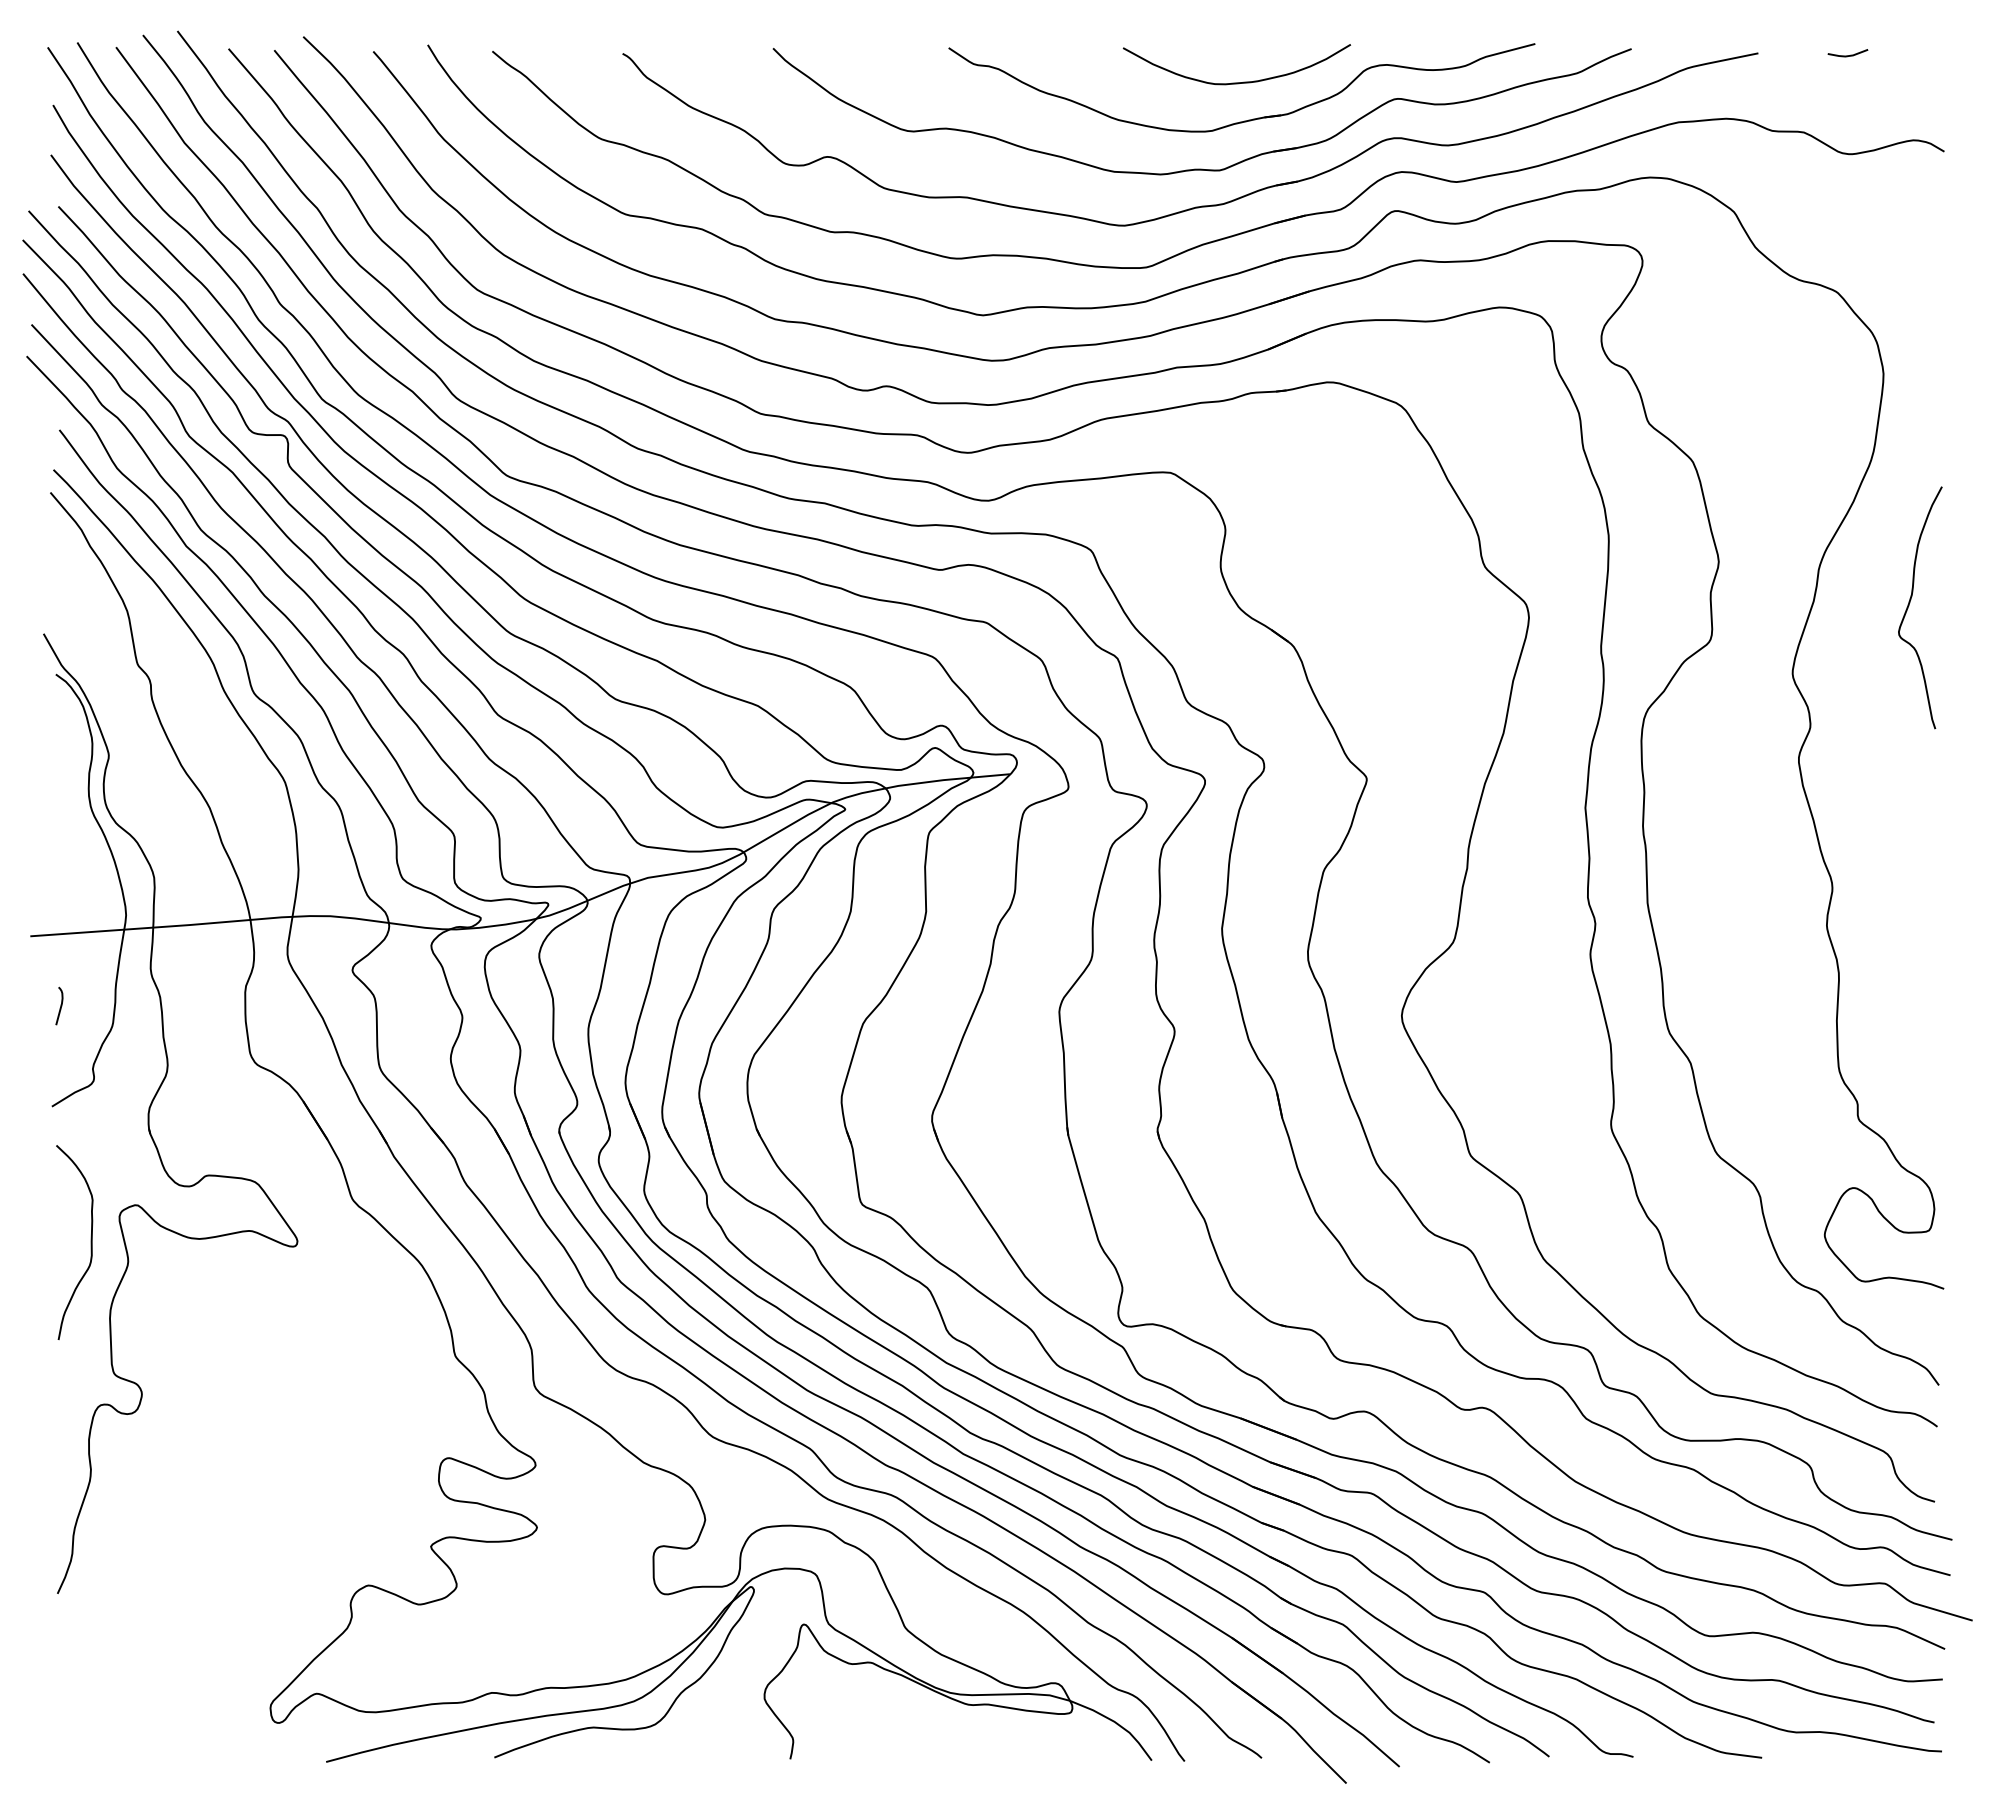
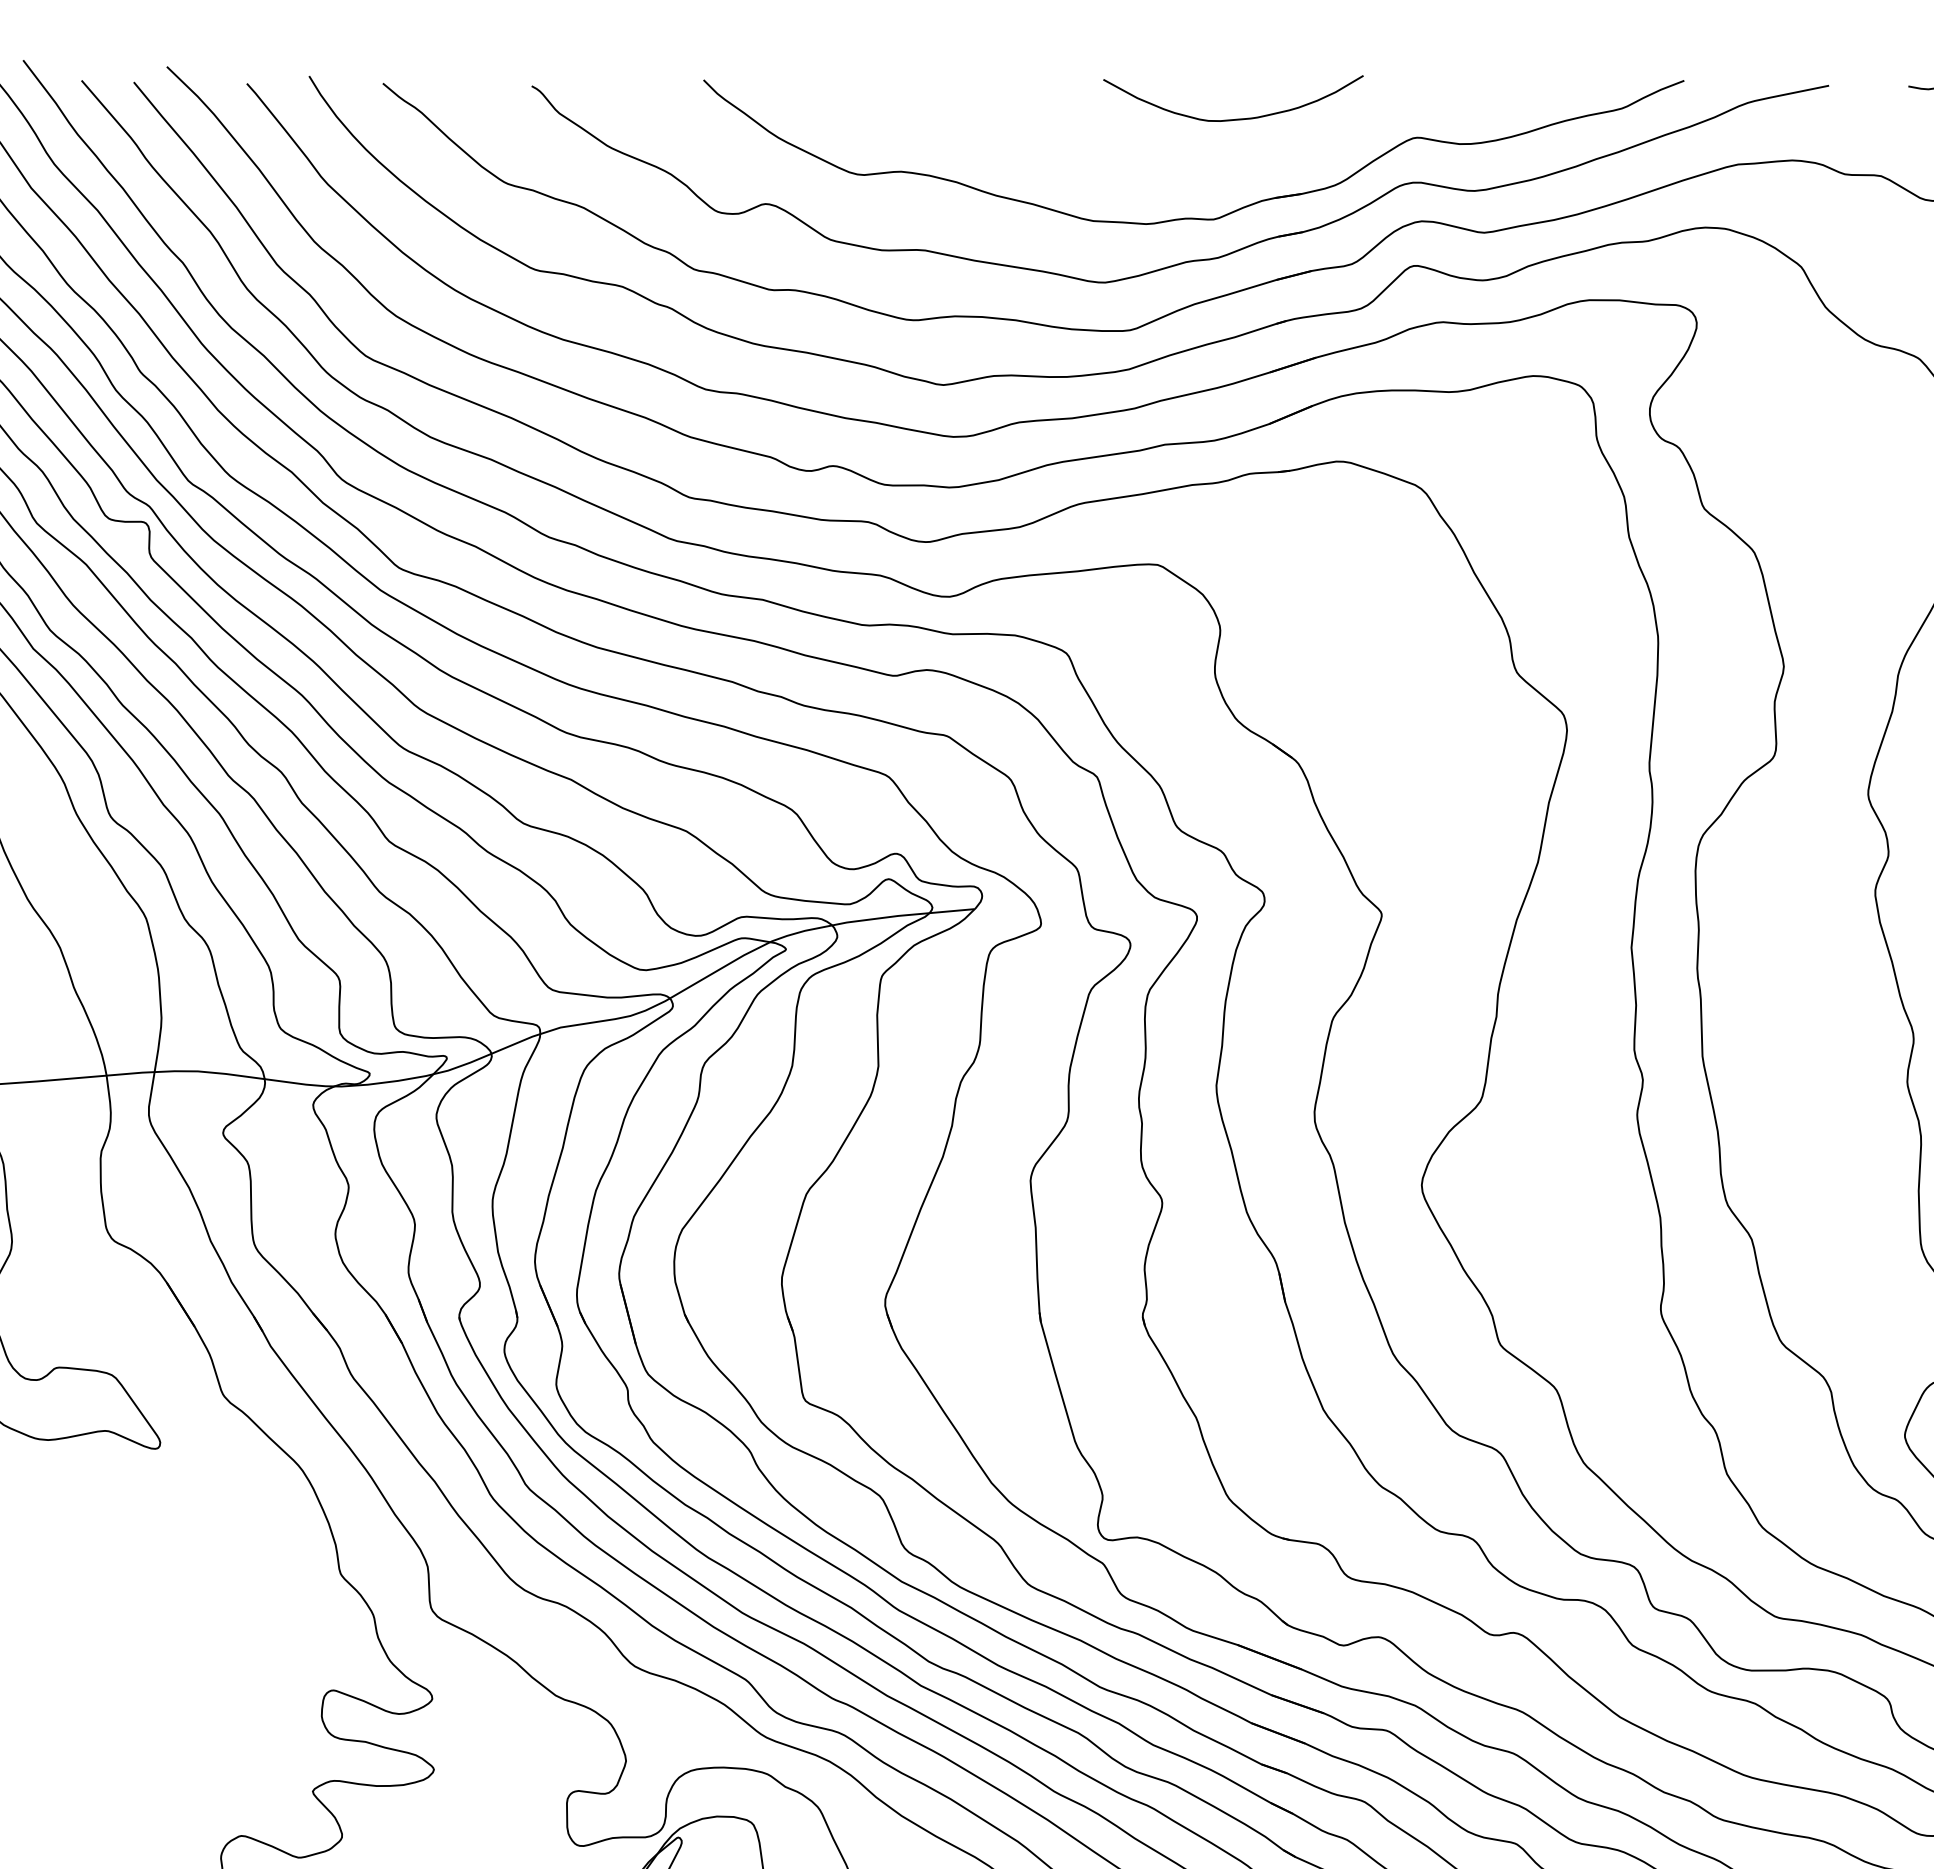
part: (1248, 119) -> (1246, 161), removed

